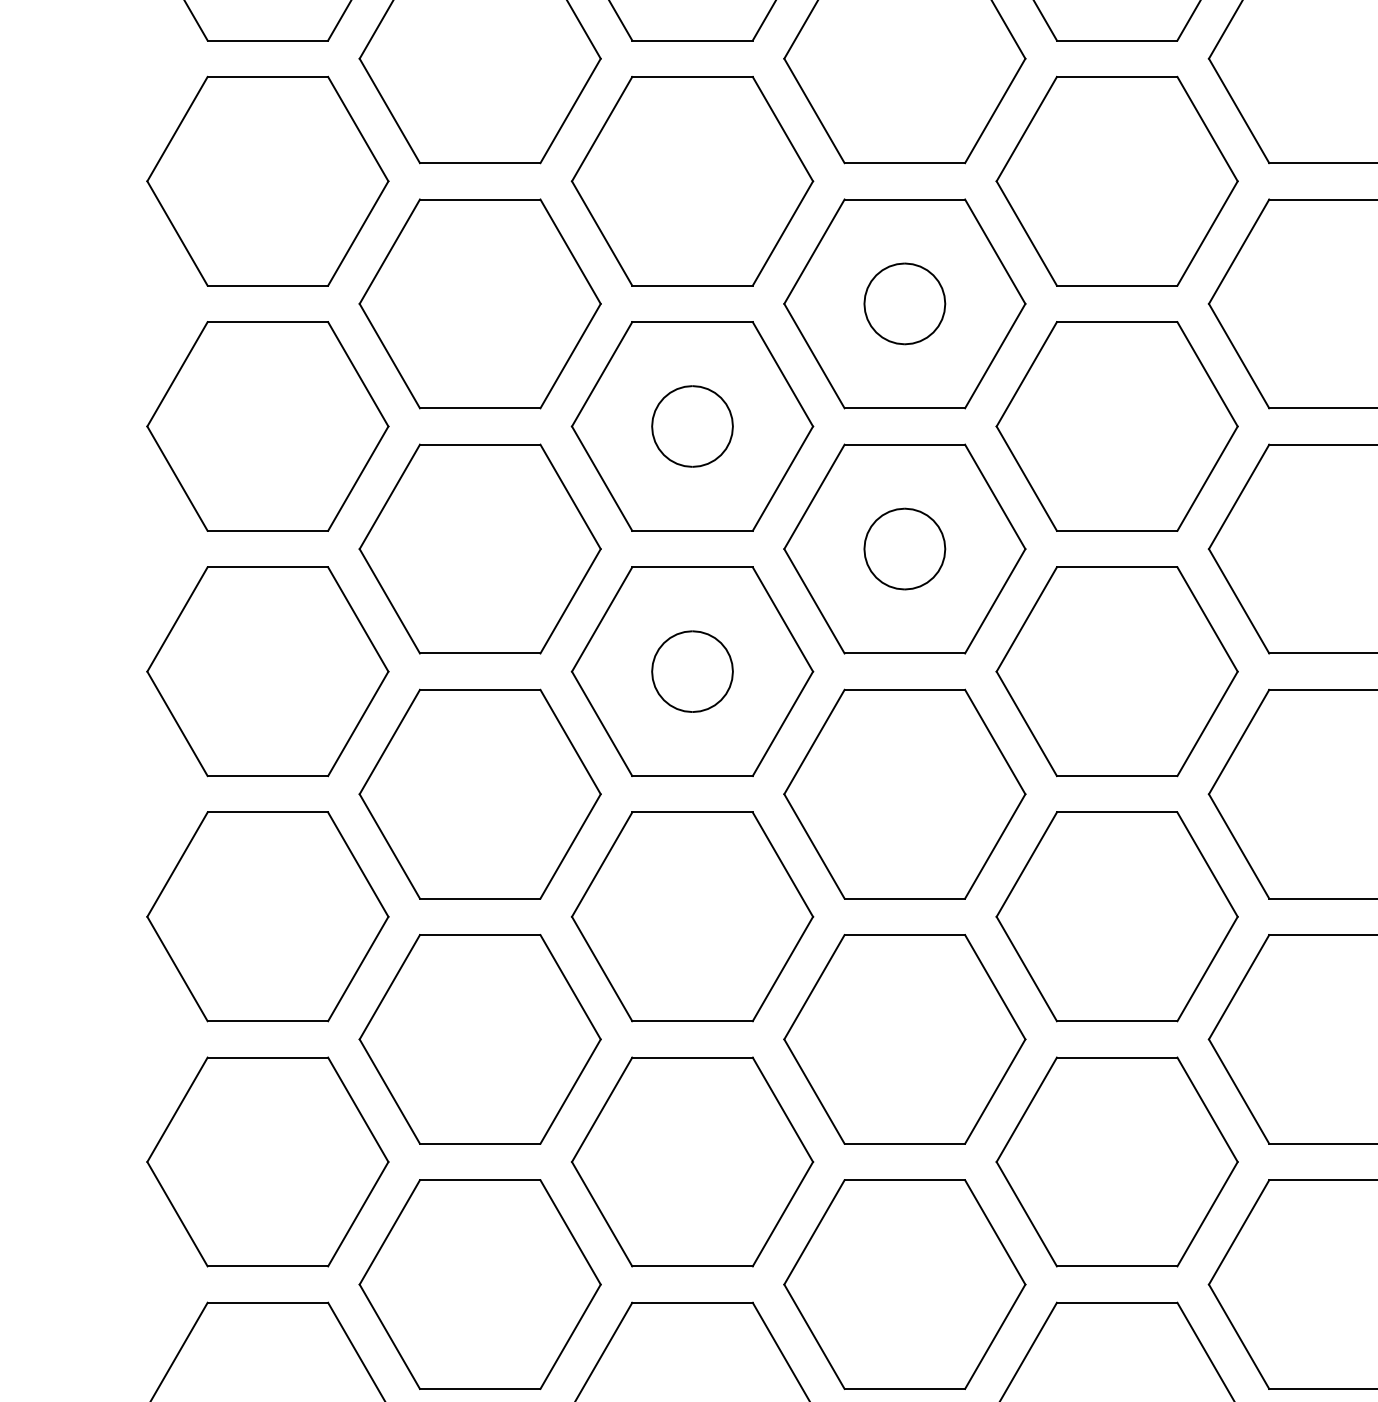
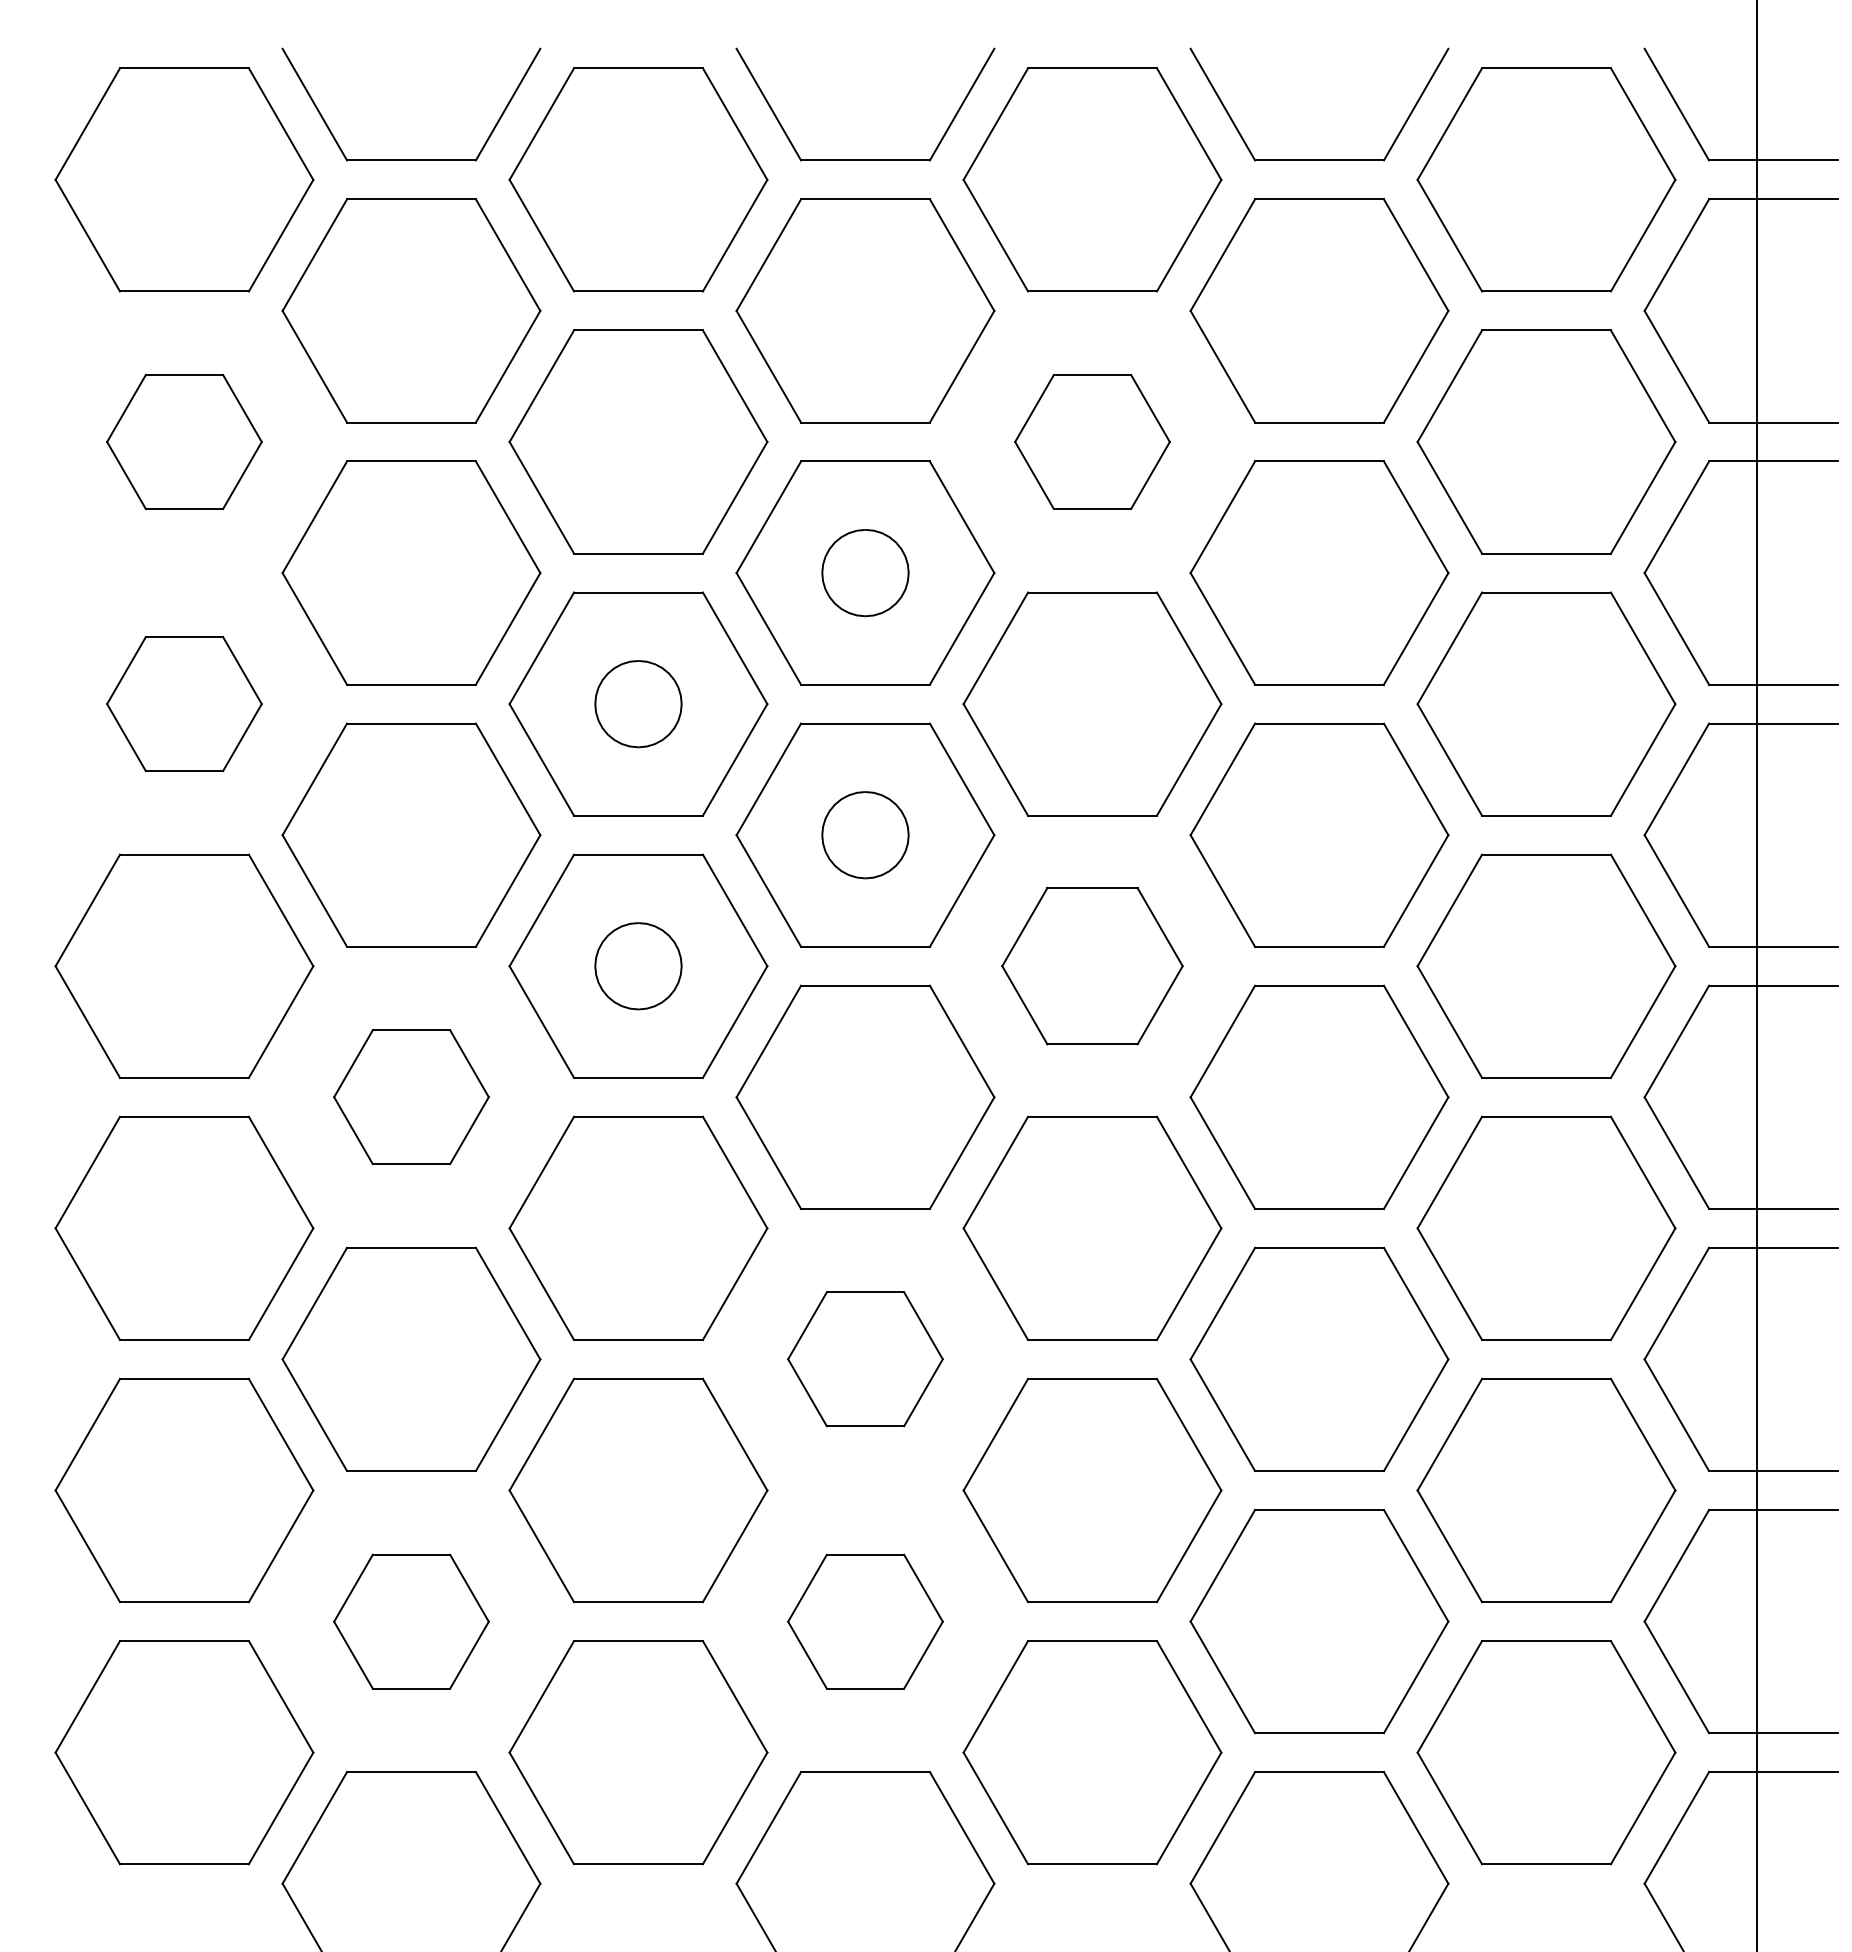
part: (267, 180) -> (184, 441), size x0.6
part: (1117, 180) -> (1092, 441), size x0.6
part: (267, 425) -> (184, 703), size x0.6
part: (1117, 670) -> (1092, 965), size x0.7
part: (480, 793) -> (411, 1096), size x0.6
part: (904, 1038) -> (865, 1358), size x0.6
part: (480, 1284) -> (411, 1621), size x0.6
part: (904, 1284) -> (865, 1621), size x0.6

